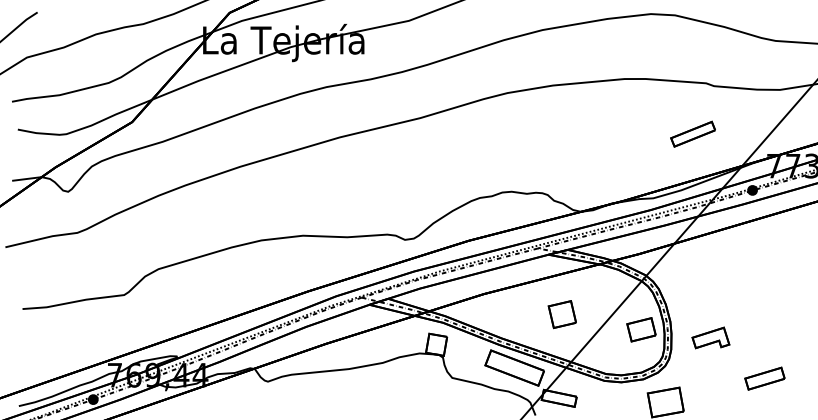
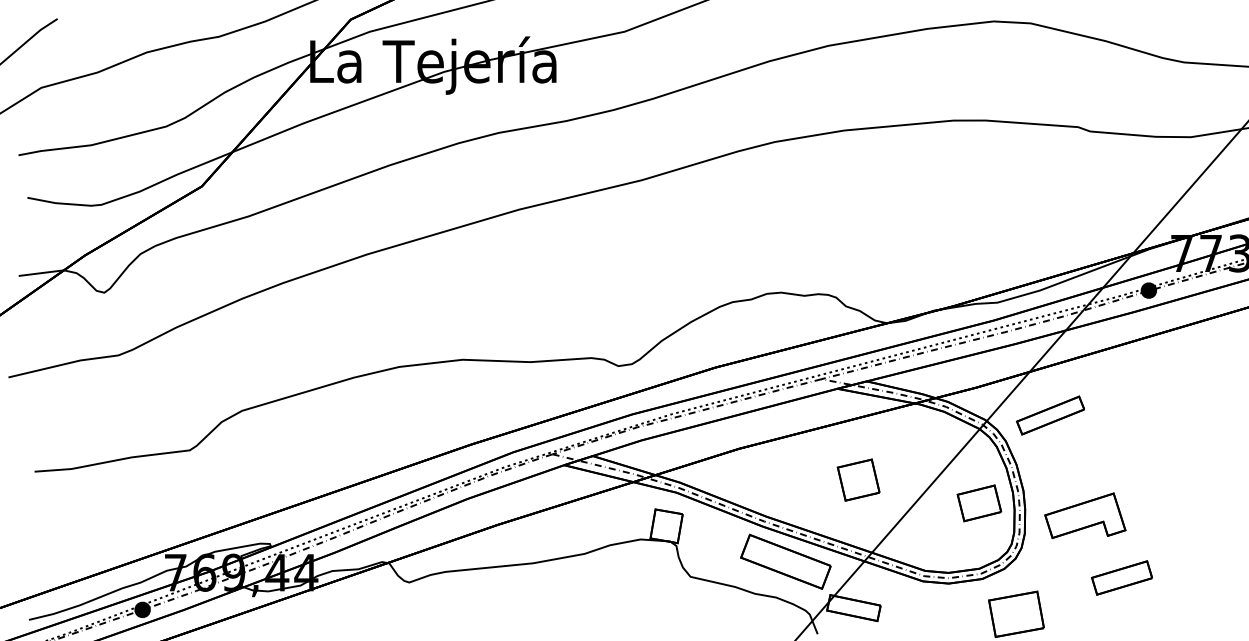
part: (692, 133) -> (1049, 414), moved
part: (710, 337) -> (1084, 515), size x1.43
part: (764, 378) -> (1121, 577), moved

